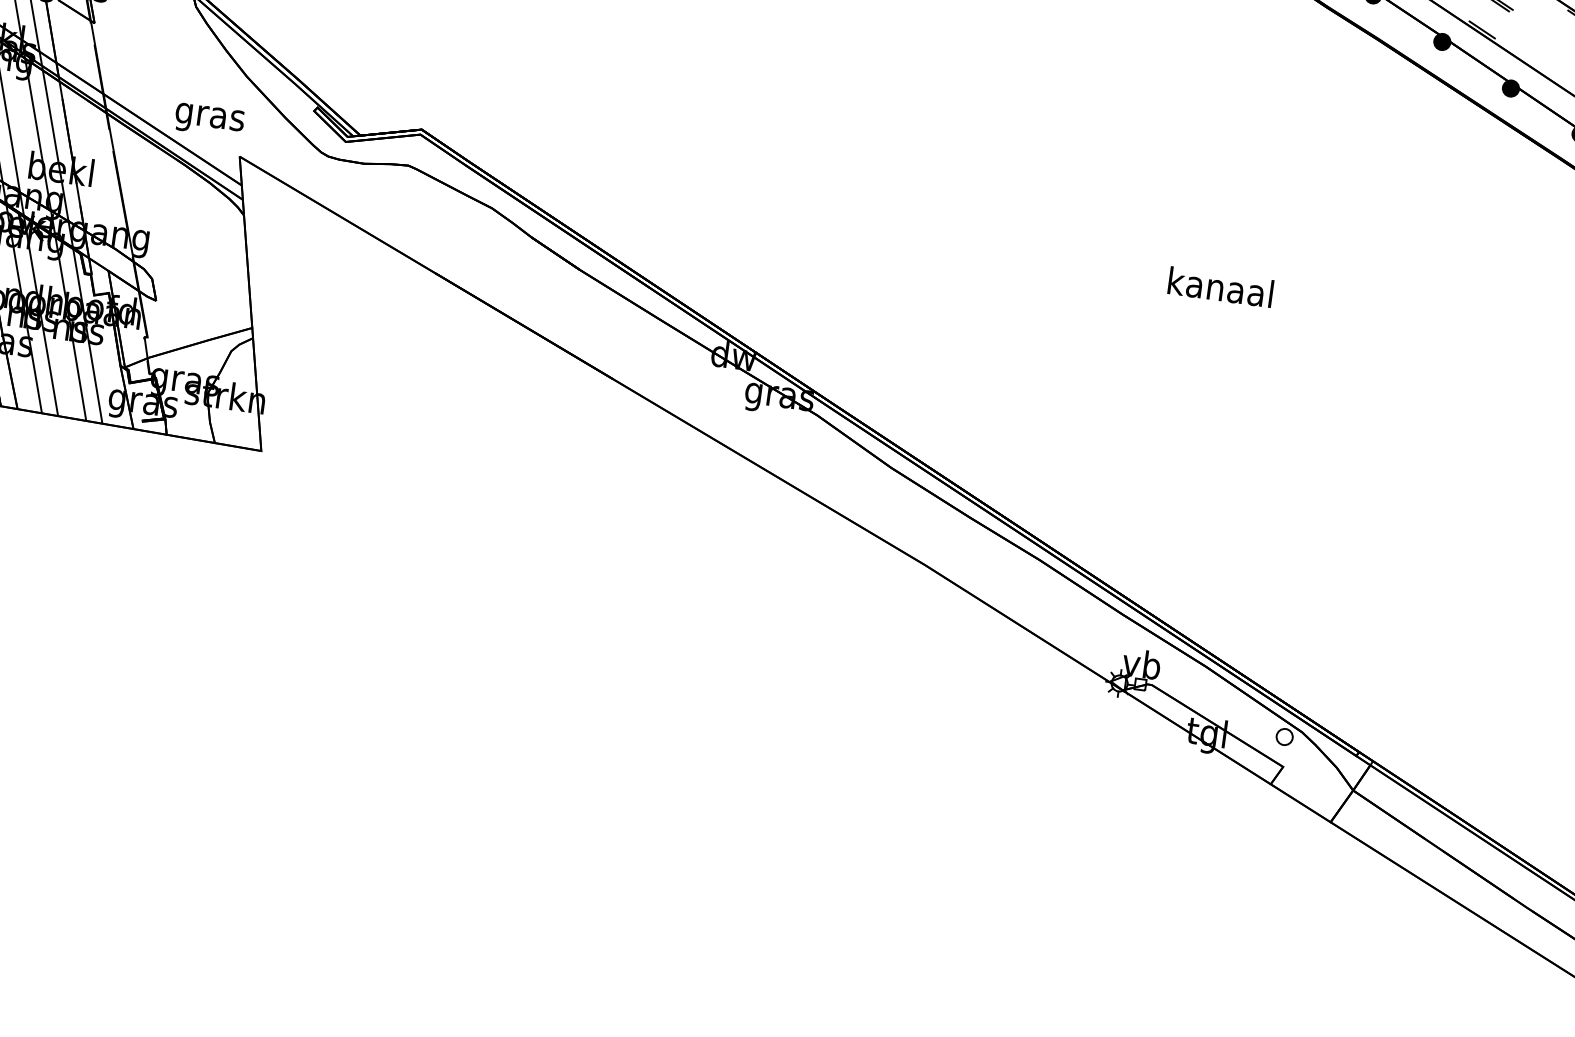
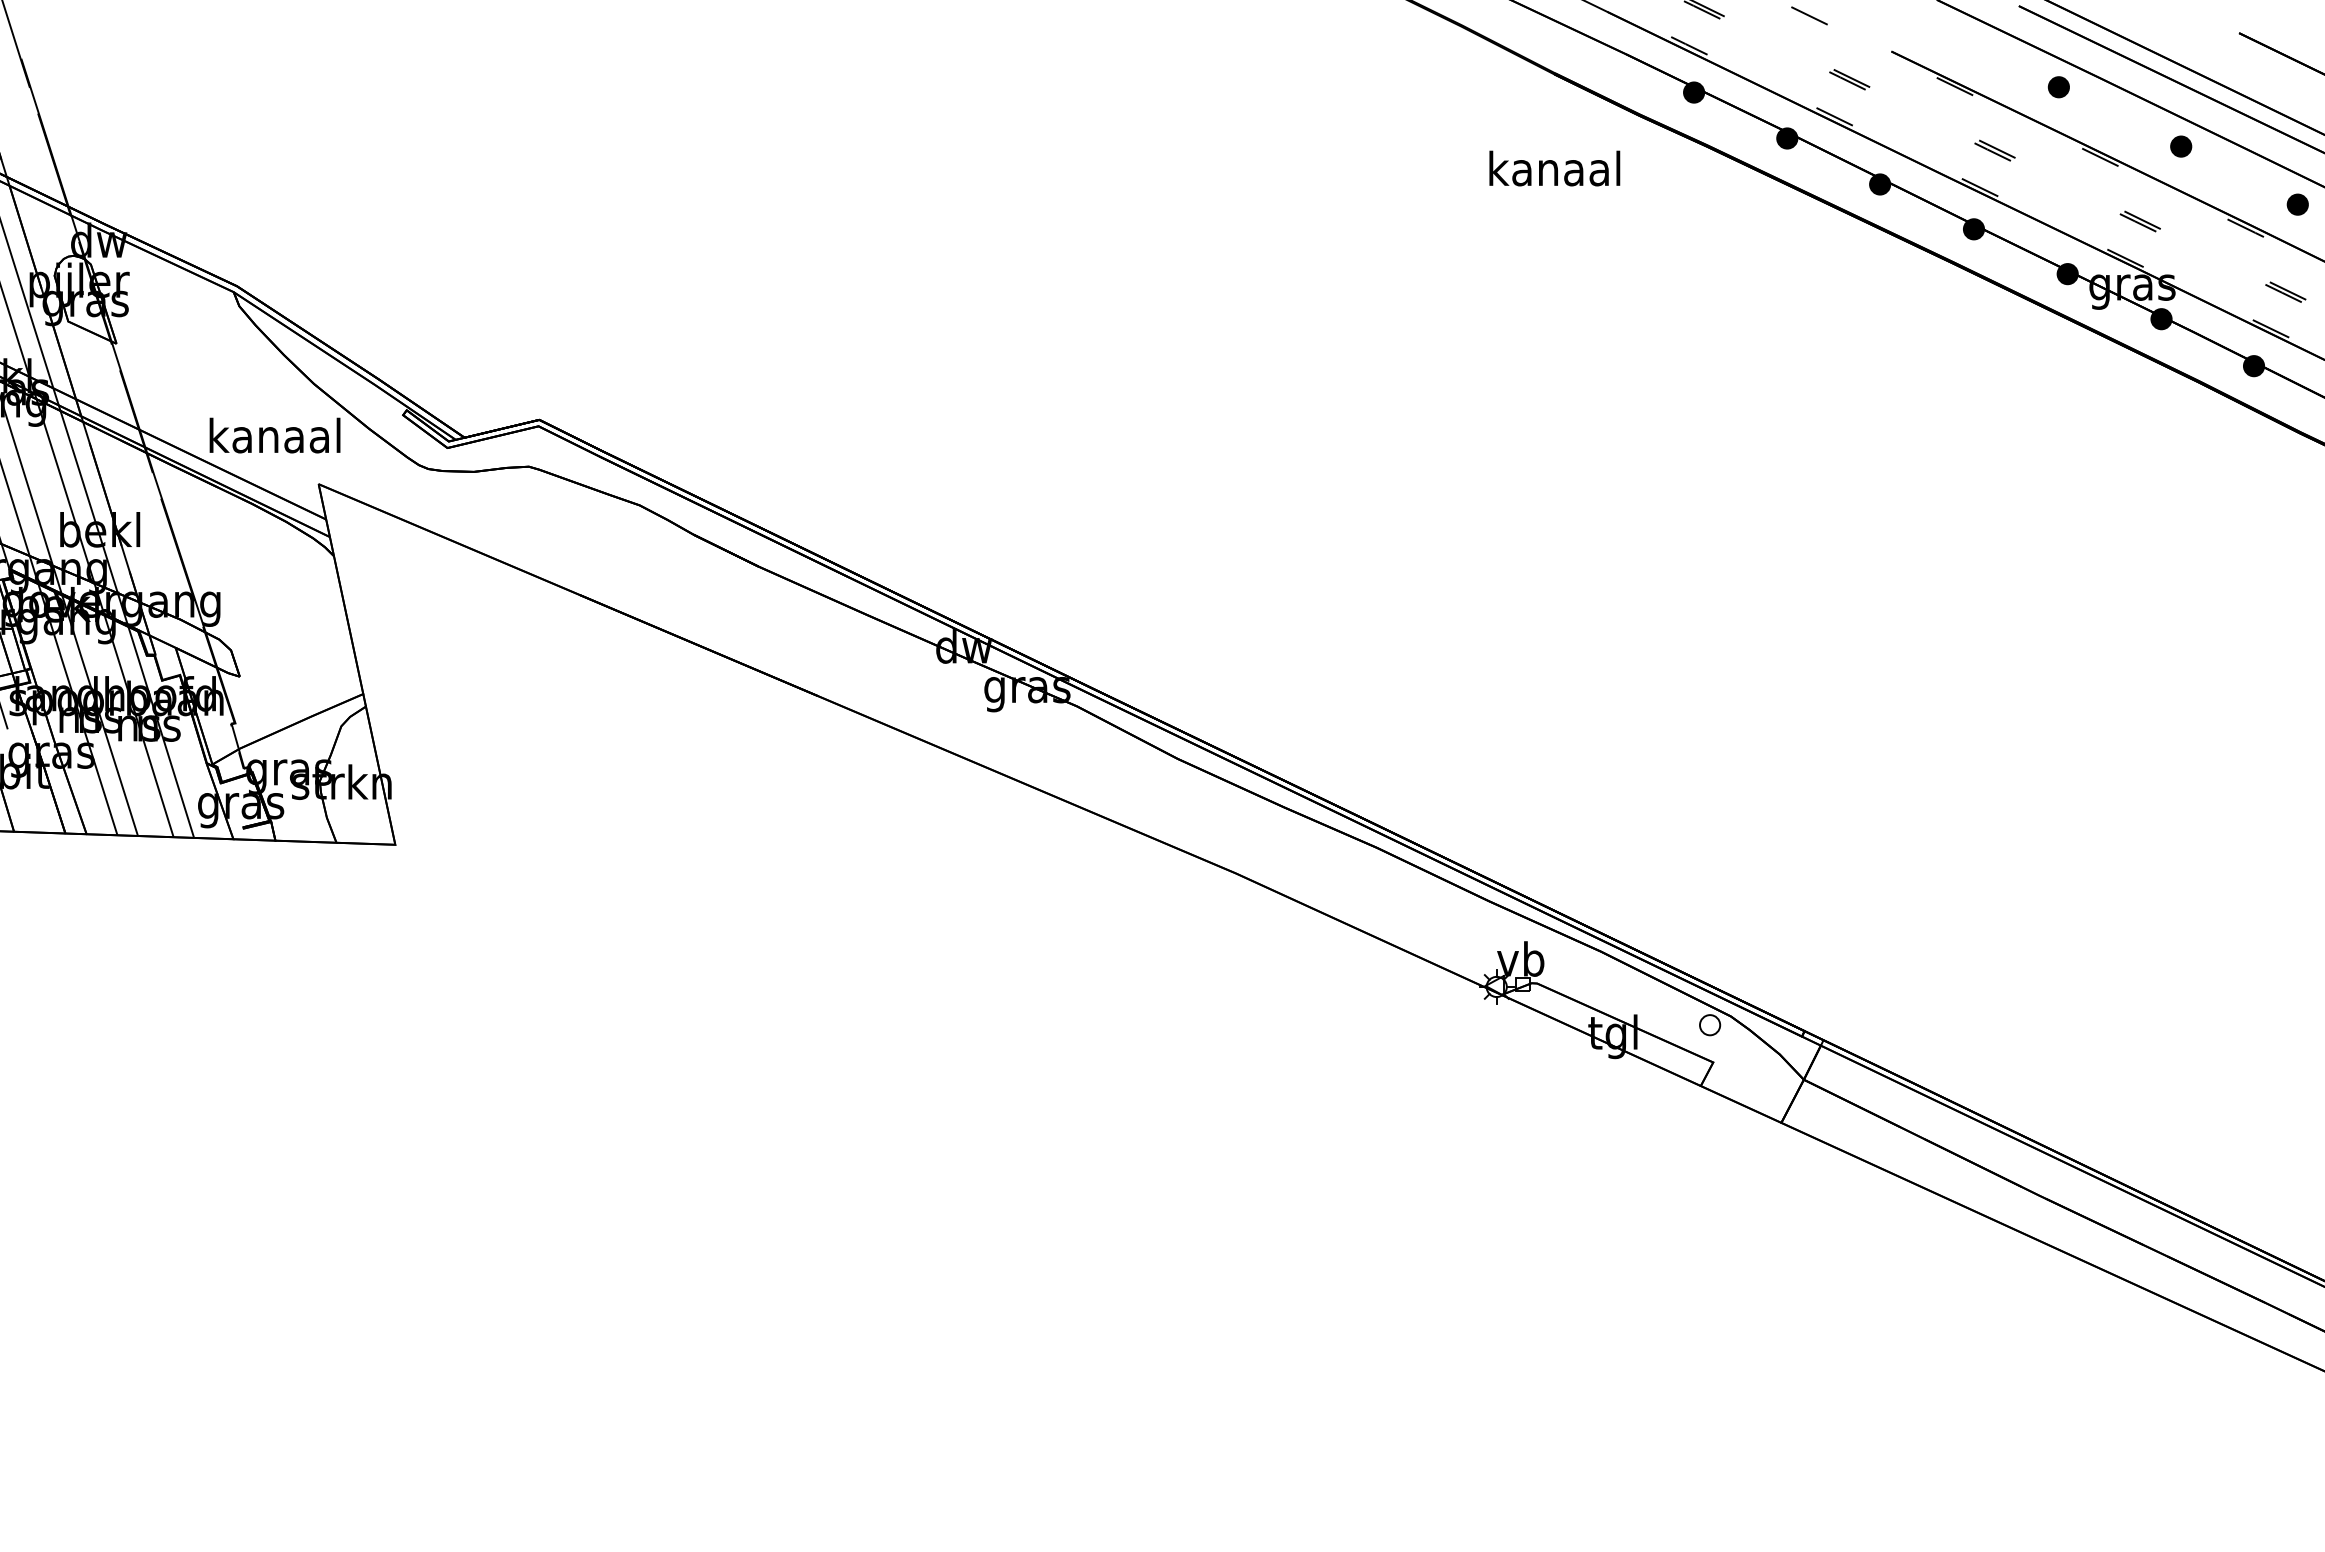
text: (209, 116) -> (274, 439), gras -> kanaal
text: (1220, 287) -> (1554, 168), moved

